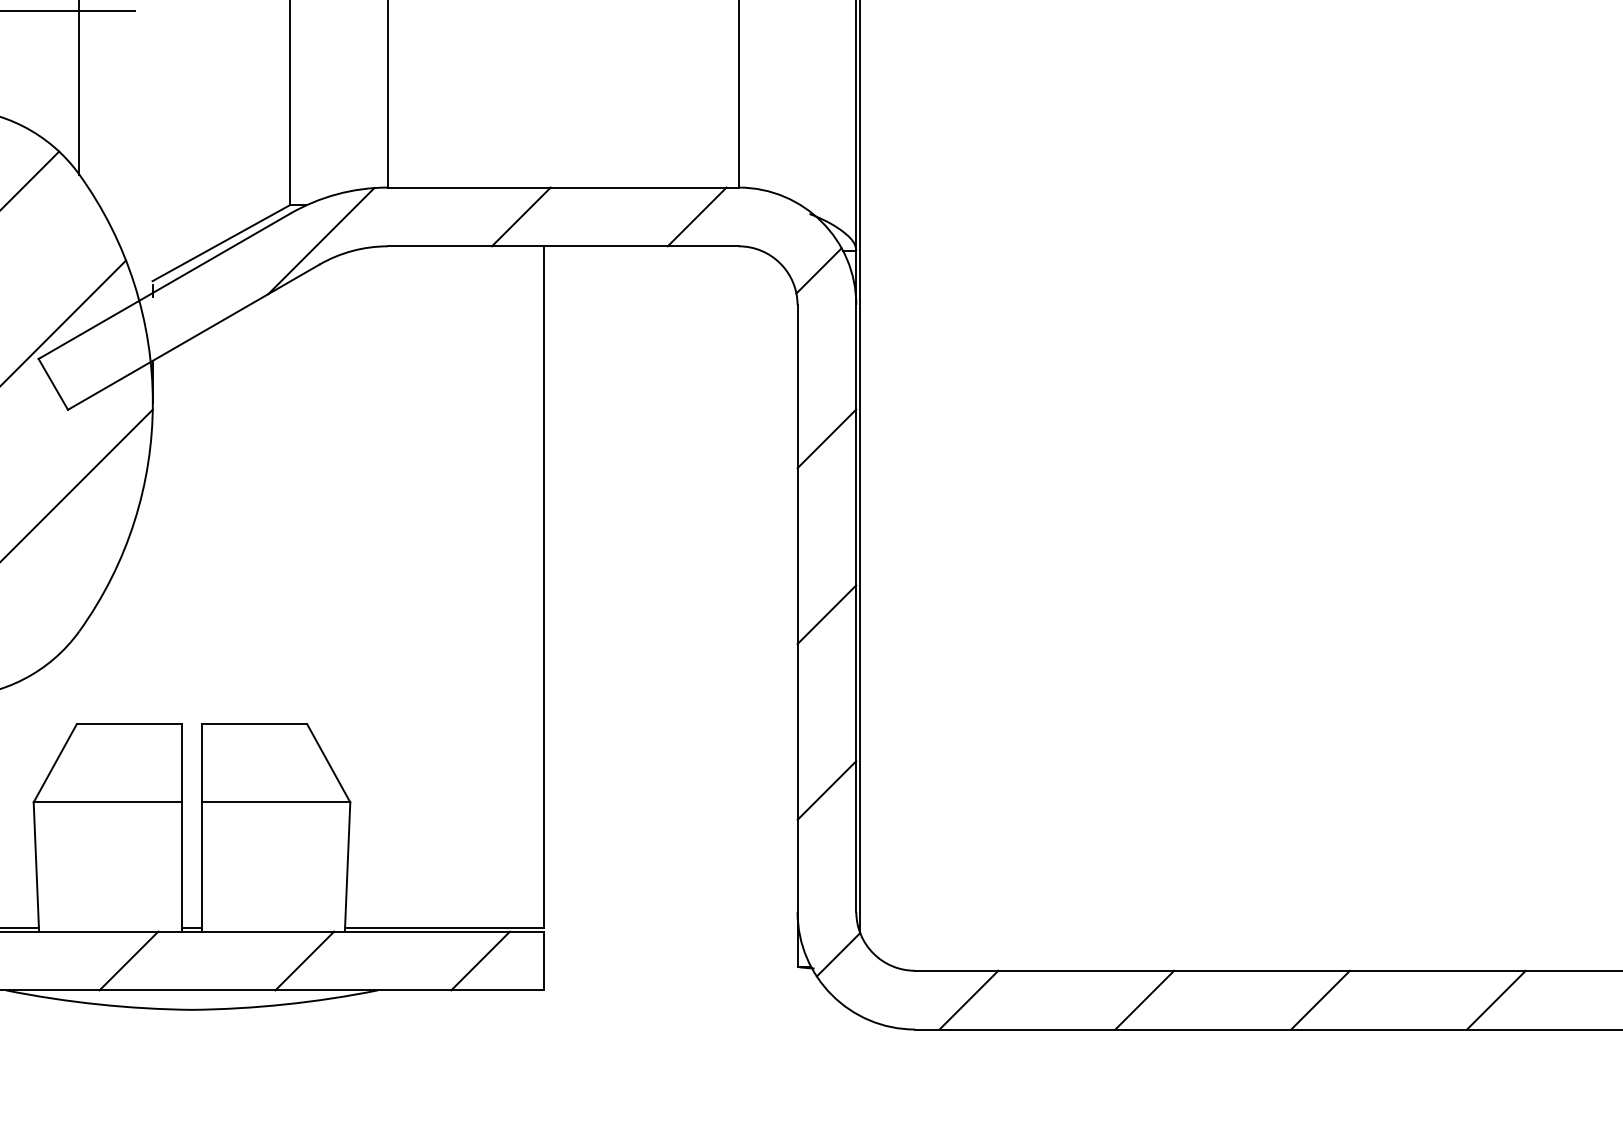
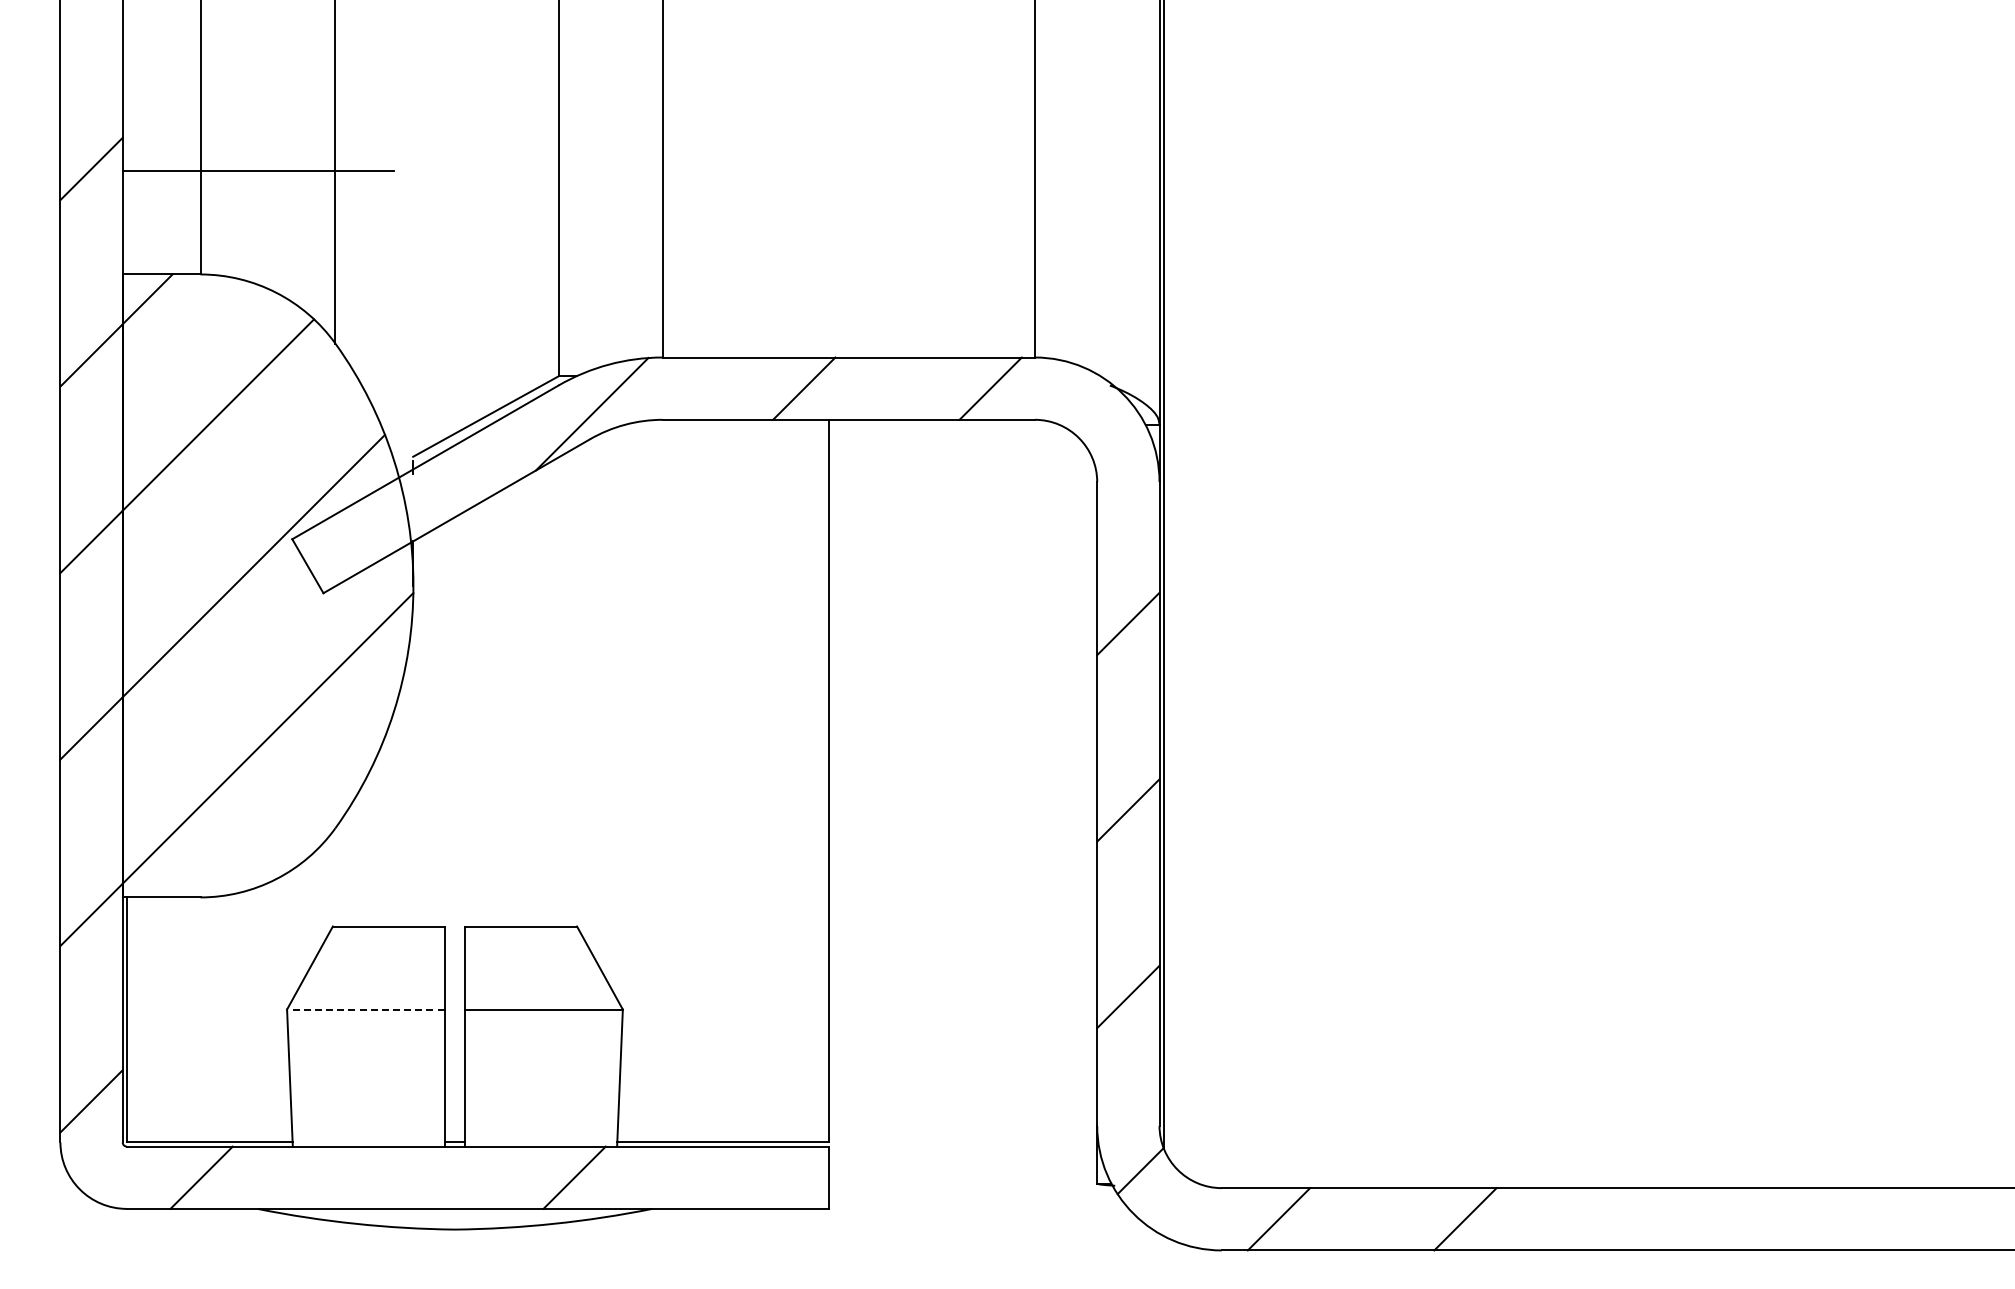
line: (818, 270) -> (1119, 445), removed
line: (107, 802) -> (365, 1009), solid -> dashed
line: (128, 960) -> (387, 1177), removed
line: (480, 960) -> (760, 1177), removed
line: (1320, 1000) -> (1651, 1219), removed
line: (1496, 1000) -> (1838, 1219), removed

